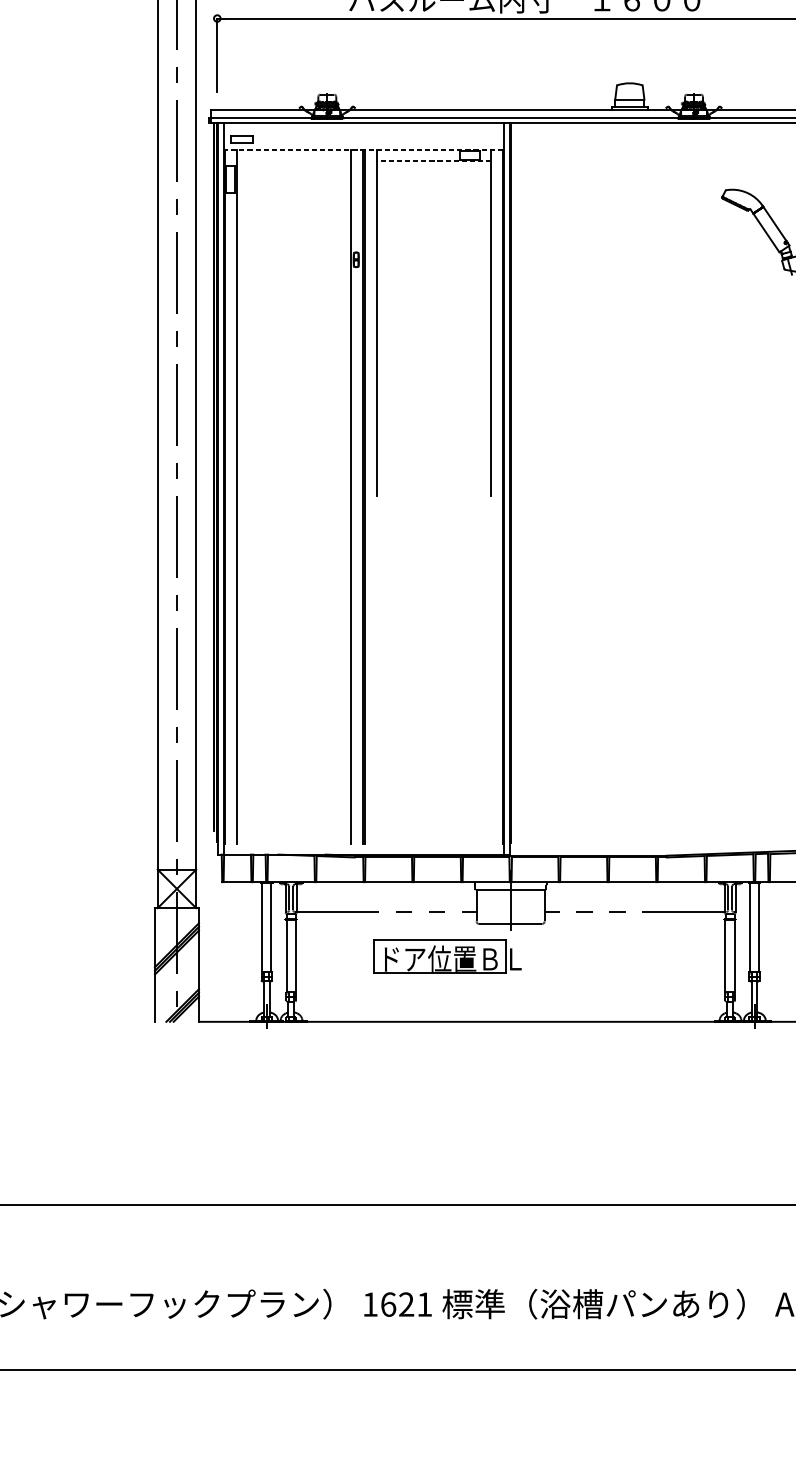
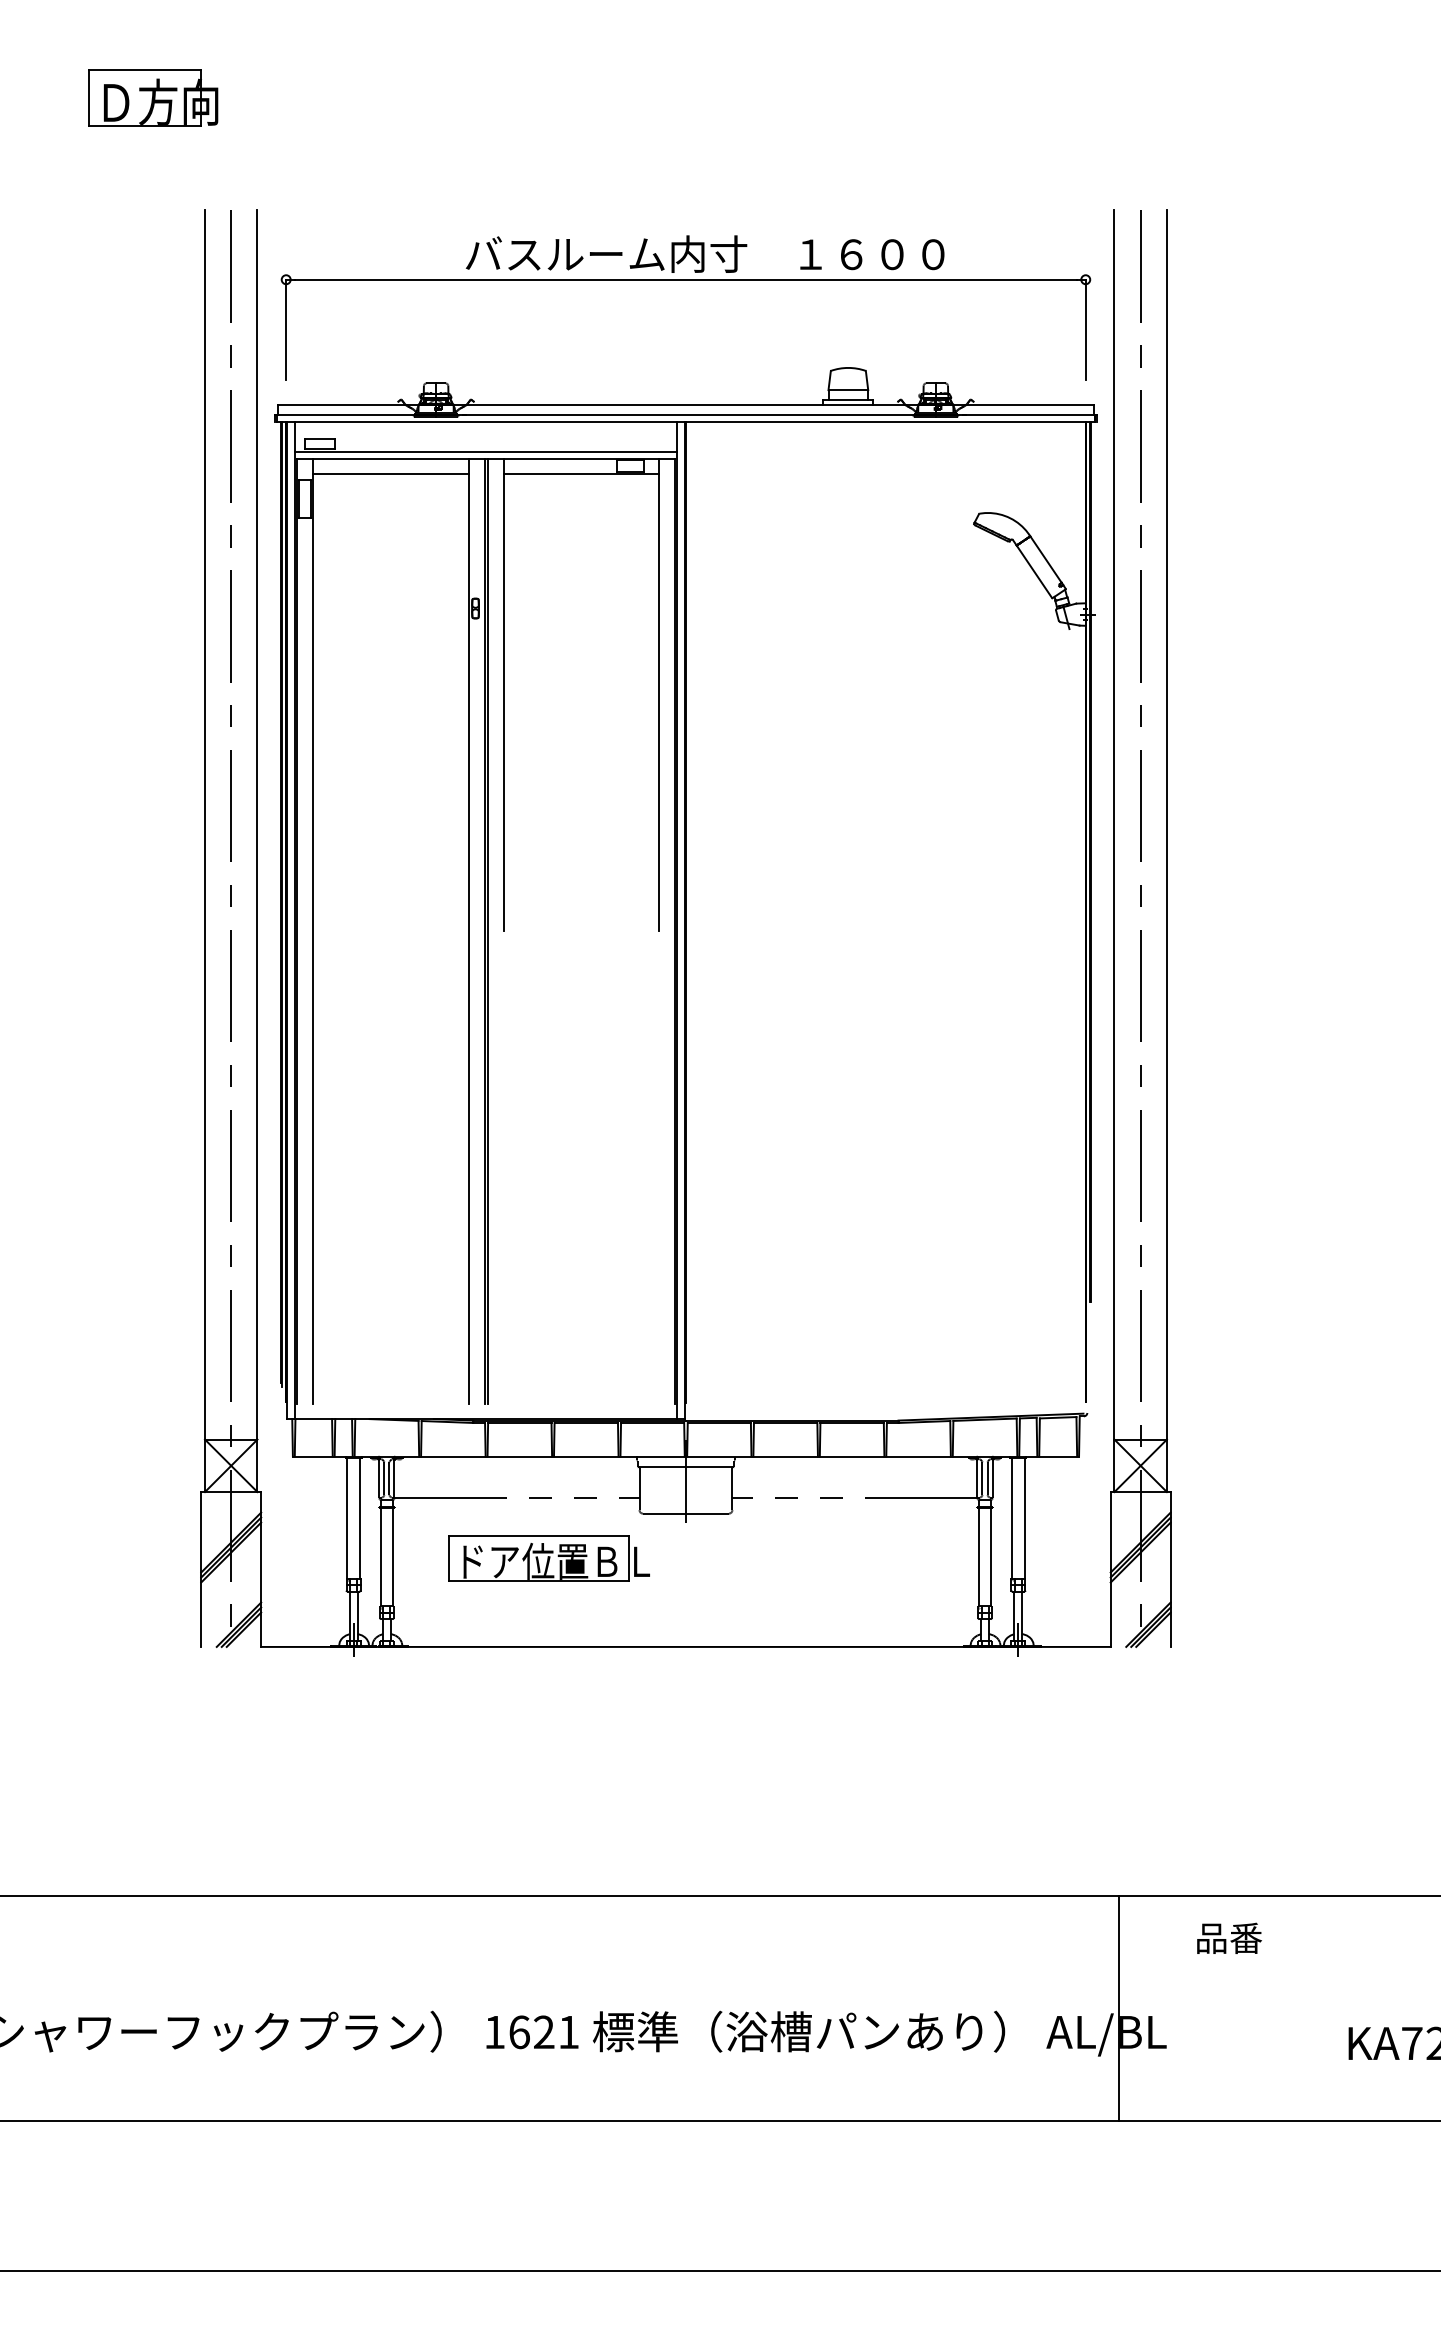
line: (363, 145) -> (485, 452), added
line: (363, 149) -> (485, 458), dashed -> solid
line: (293, 160) -> (390, 473), added
line: (434, 160) -> (581, 473), dashed -> solid
part: (447, 956) -> (548, 1558), moved

